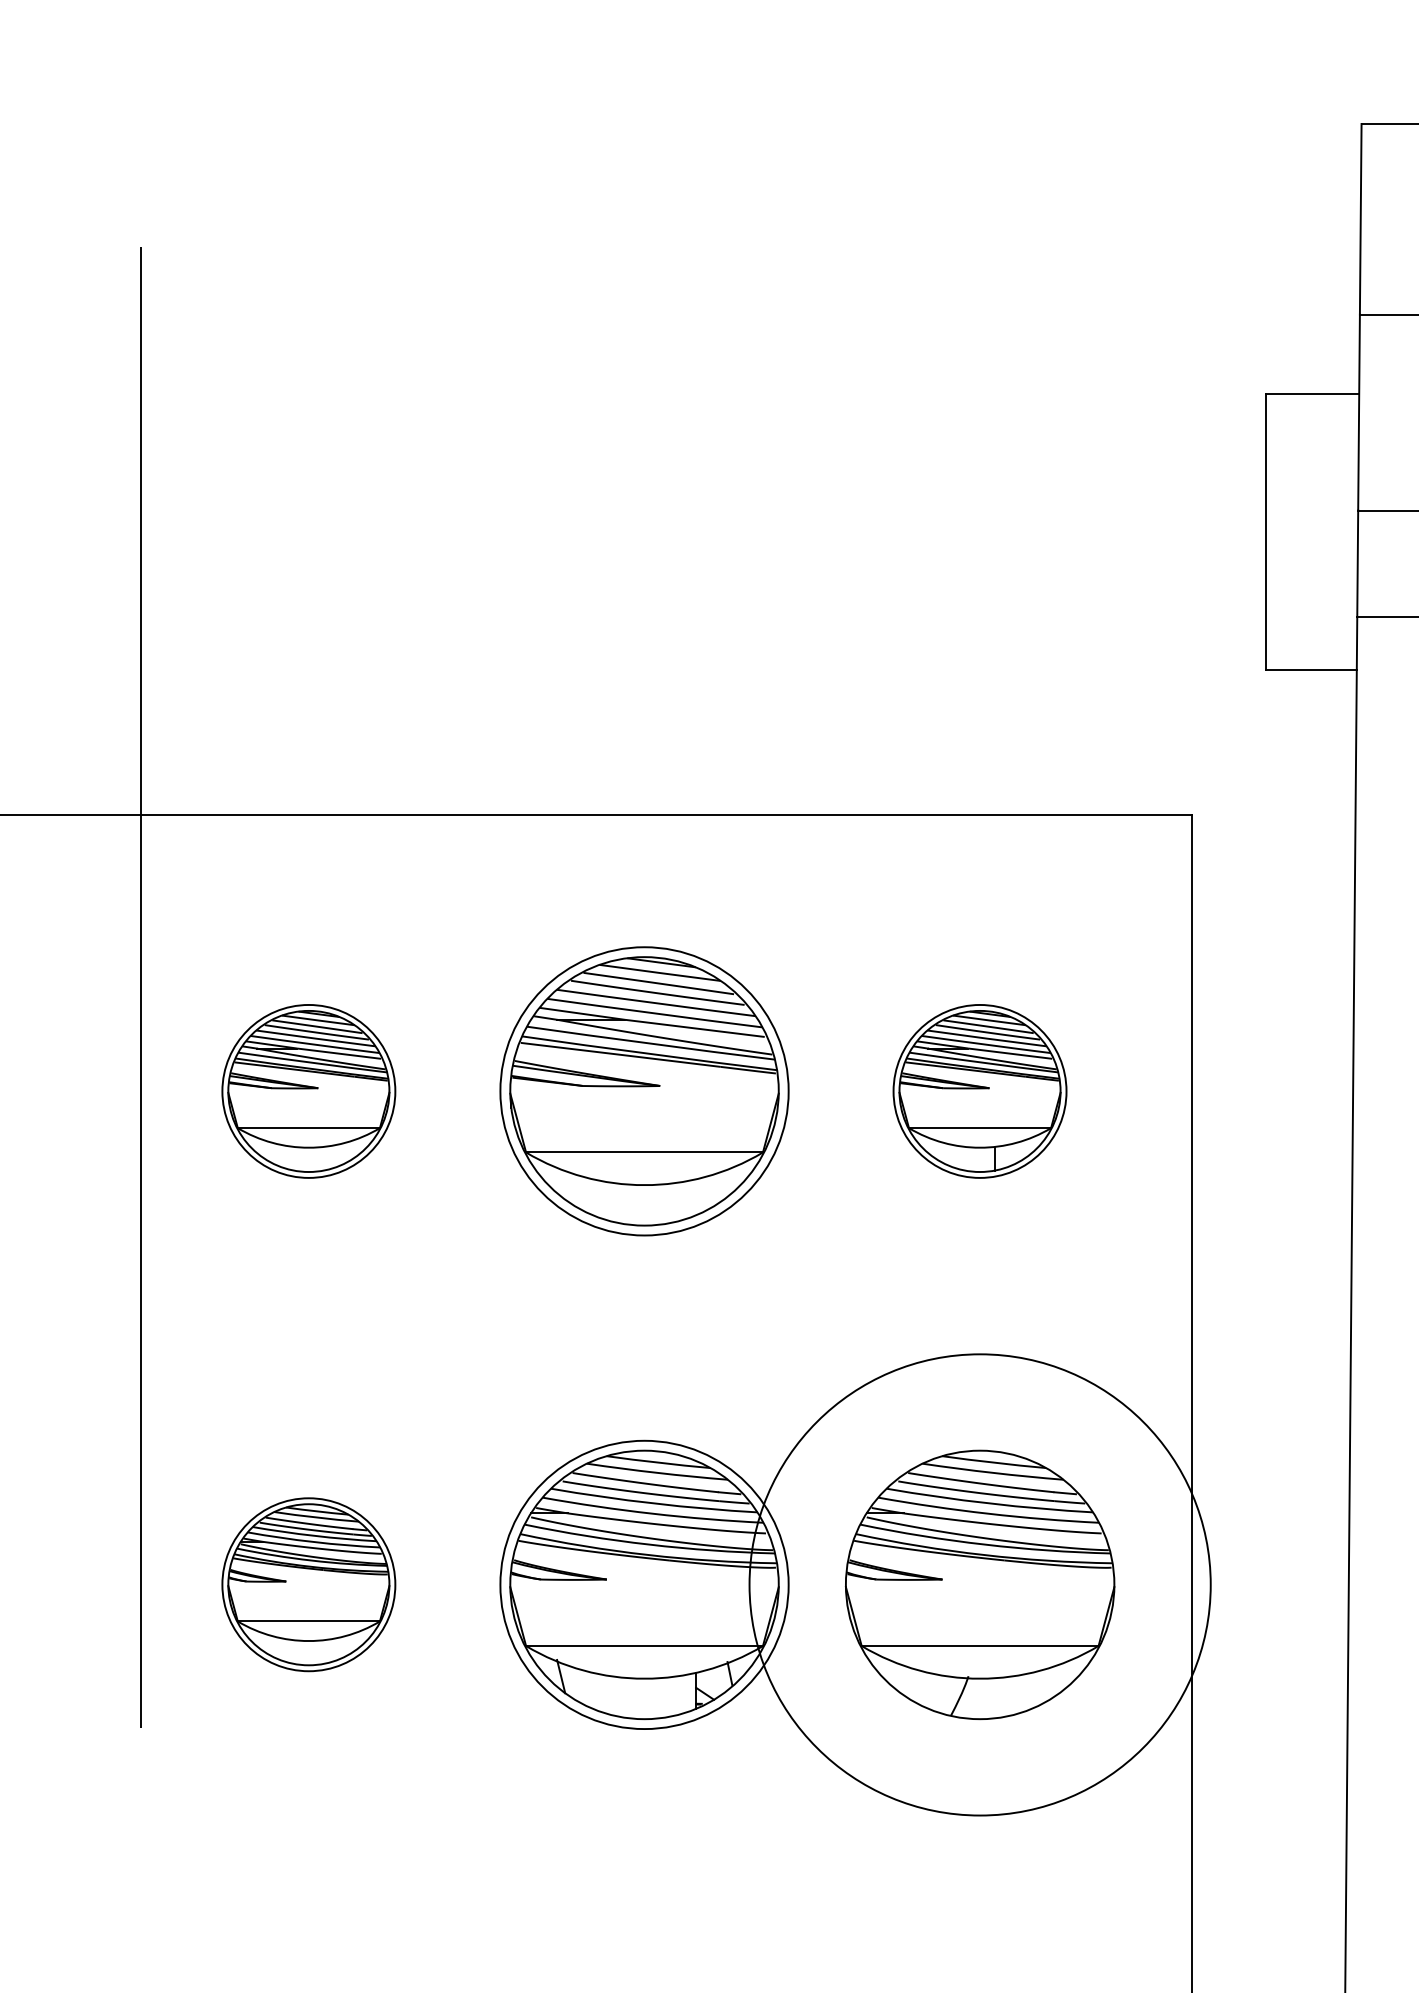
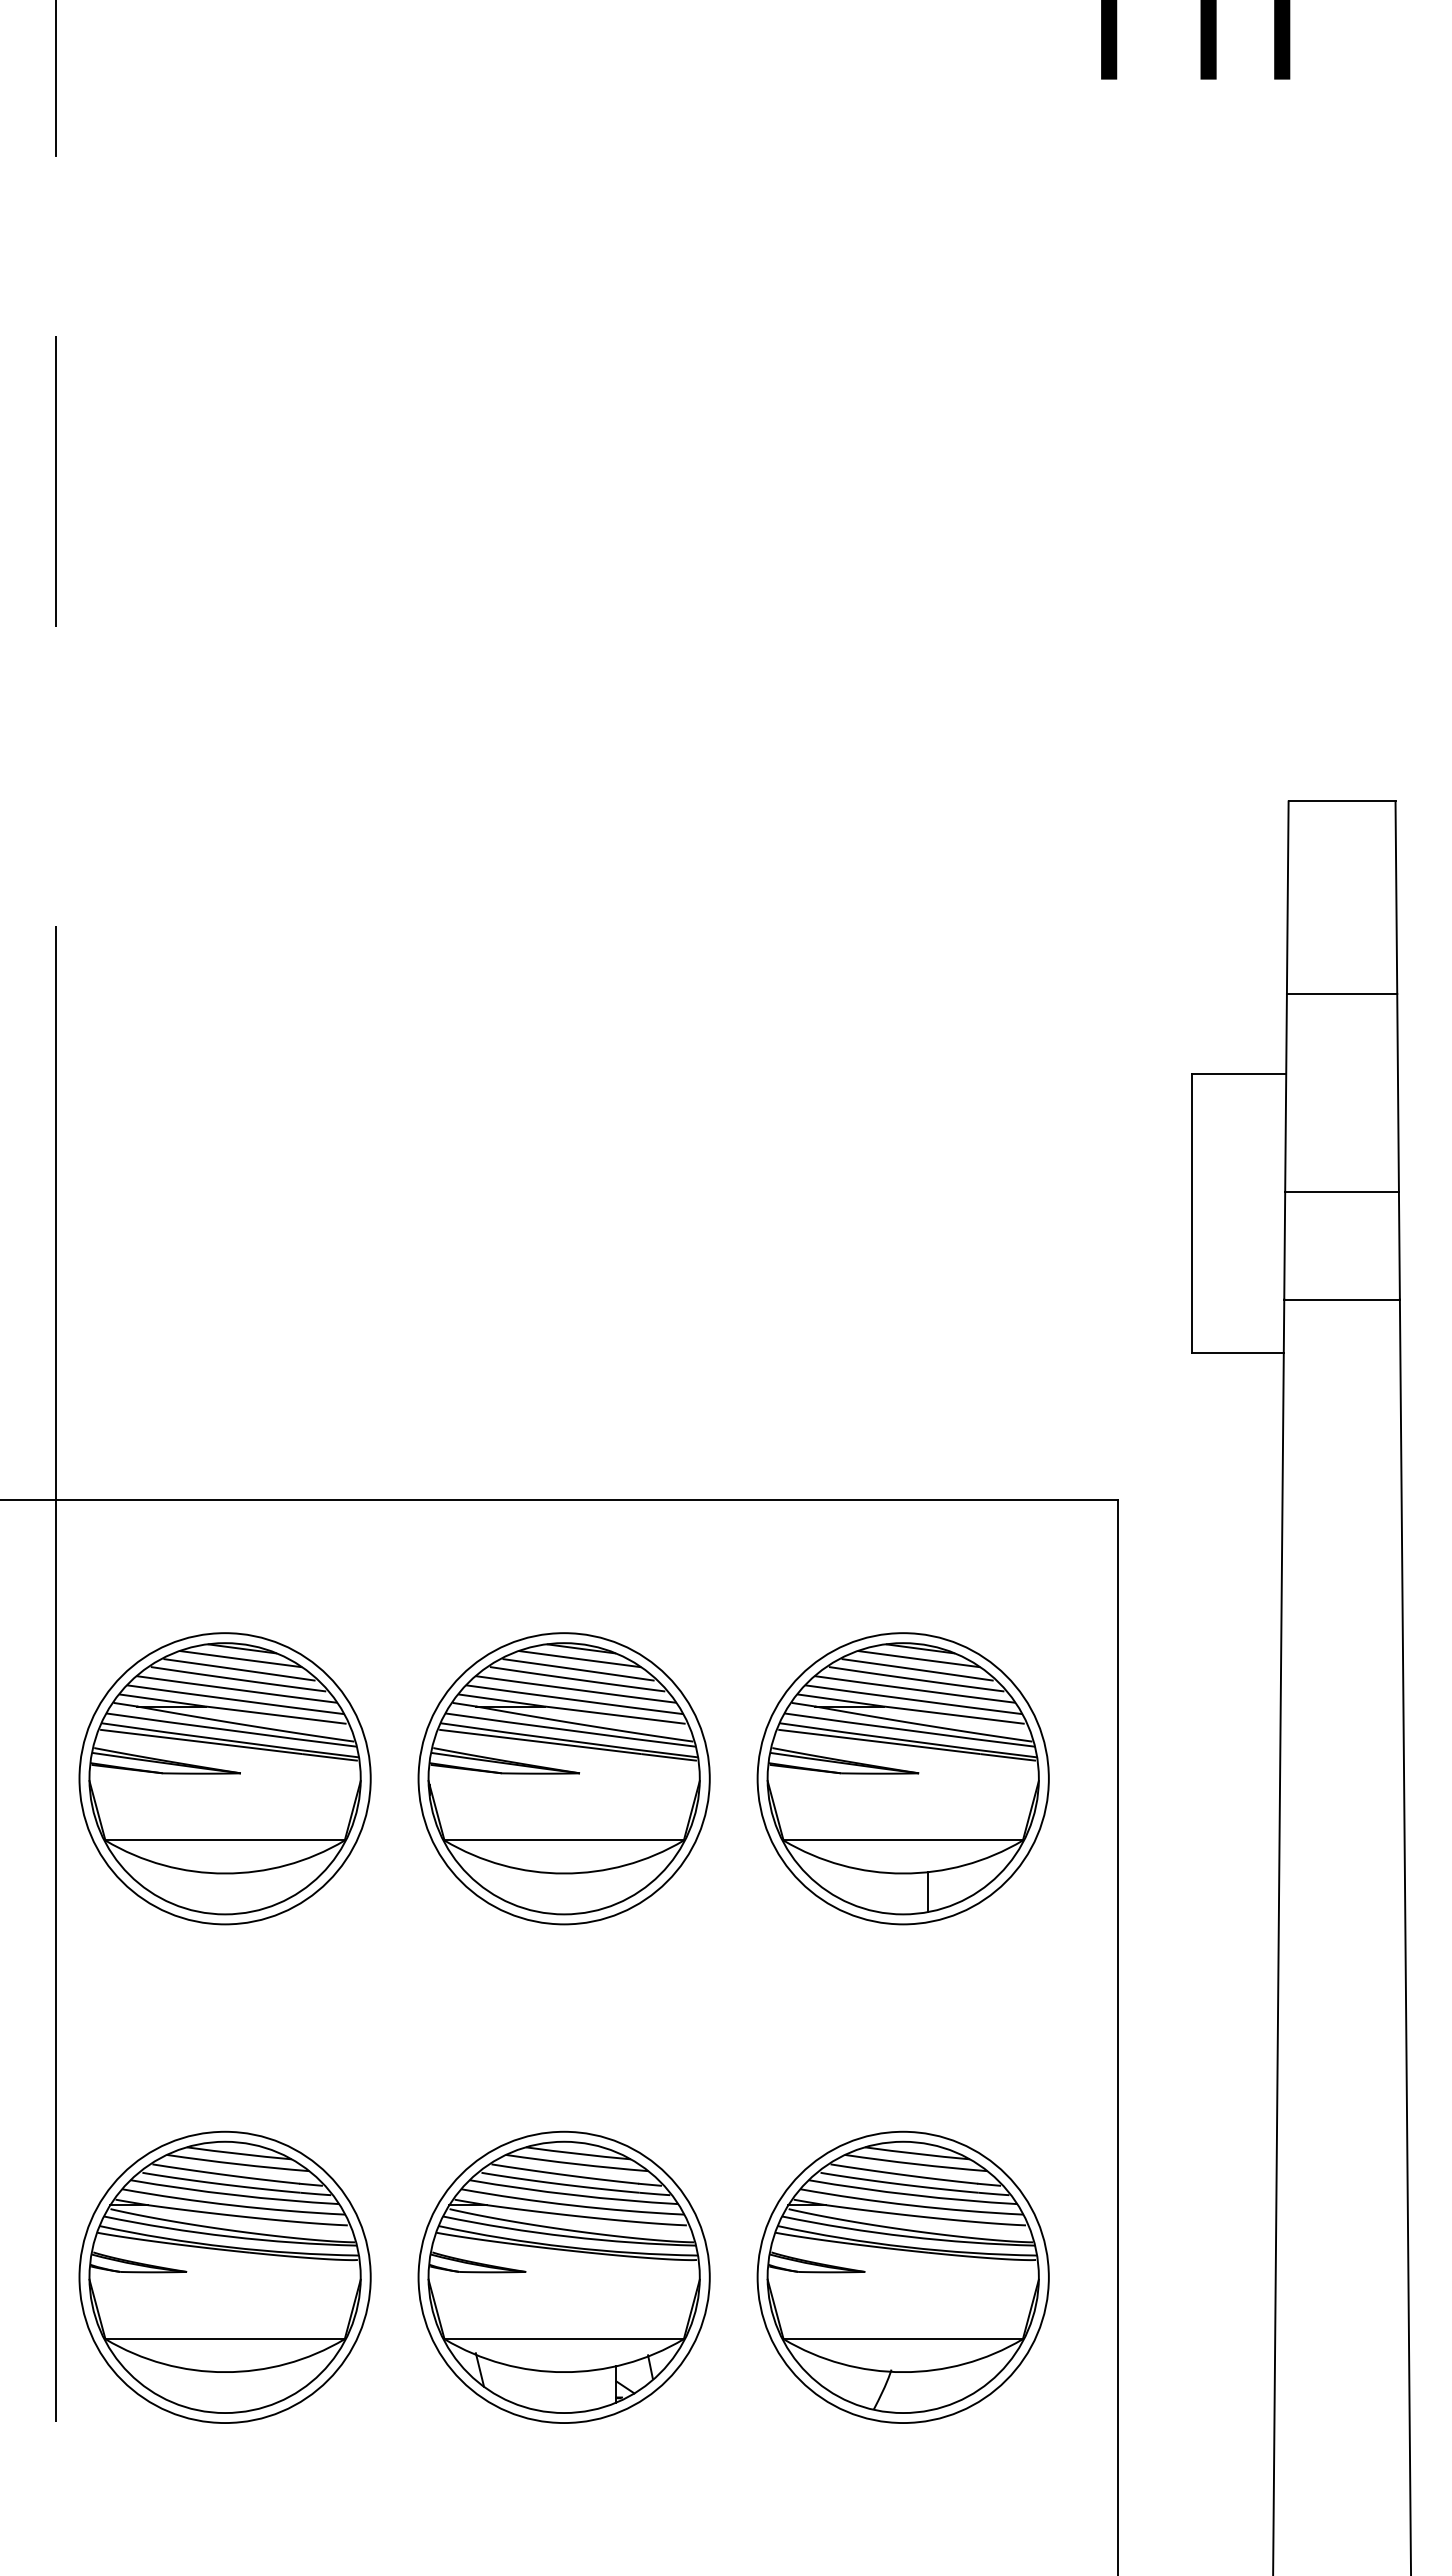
part: (308, 1091) -> (224, 1778), size x1.67
part: (979, 1091) -> (902, 1778), size x1.67
part: (308, 1584) -> (224, 2276), size x1.67
circle: (979, 1585) -> (902, 2277), size x0.62

